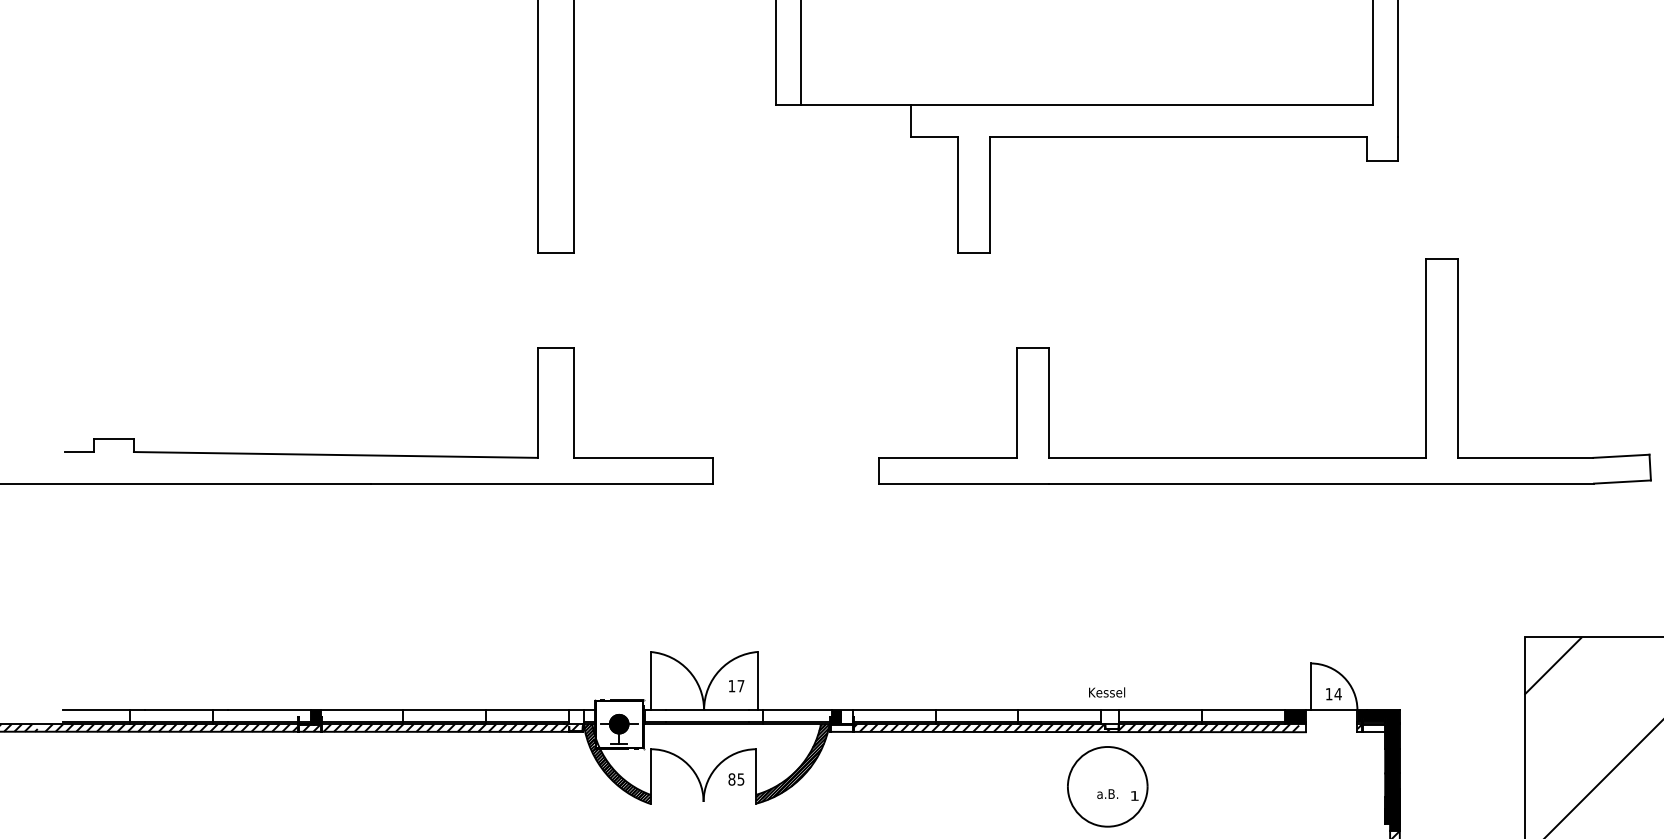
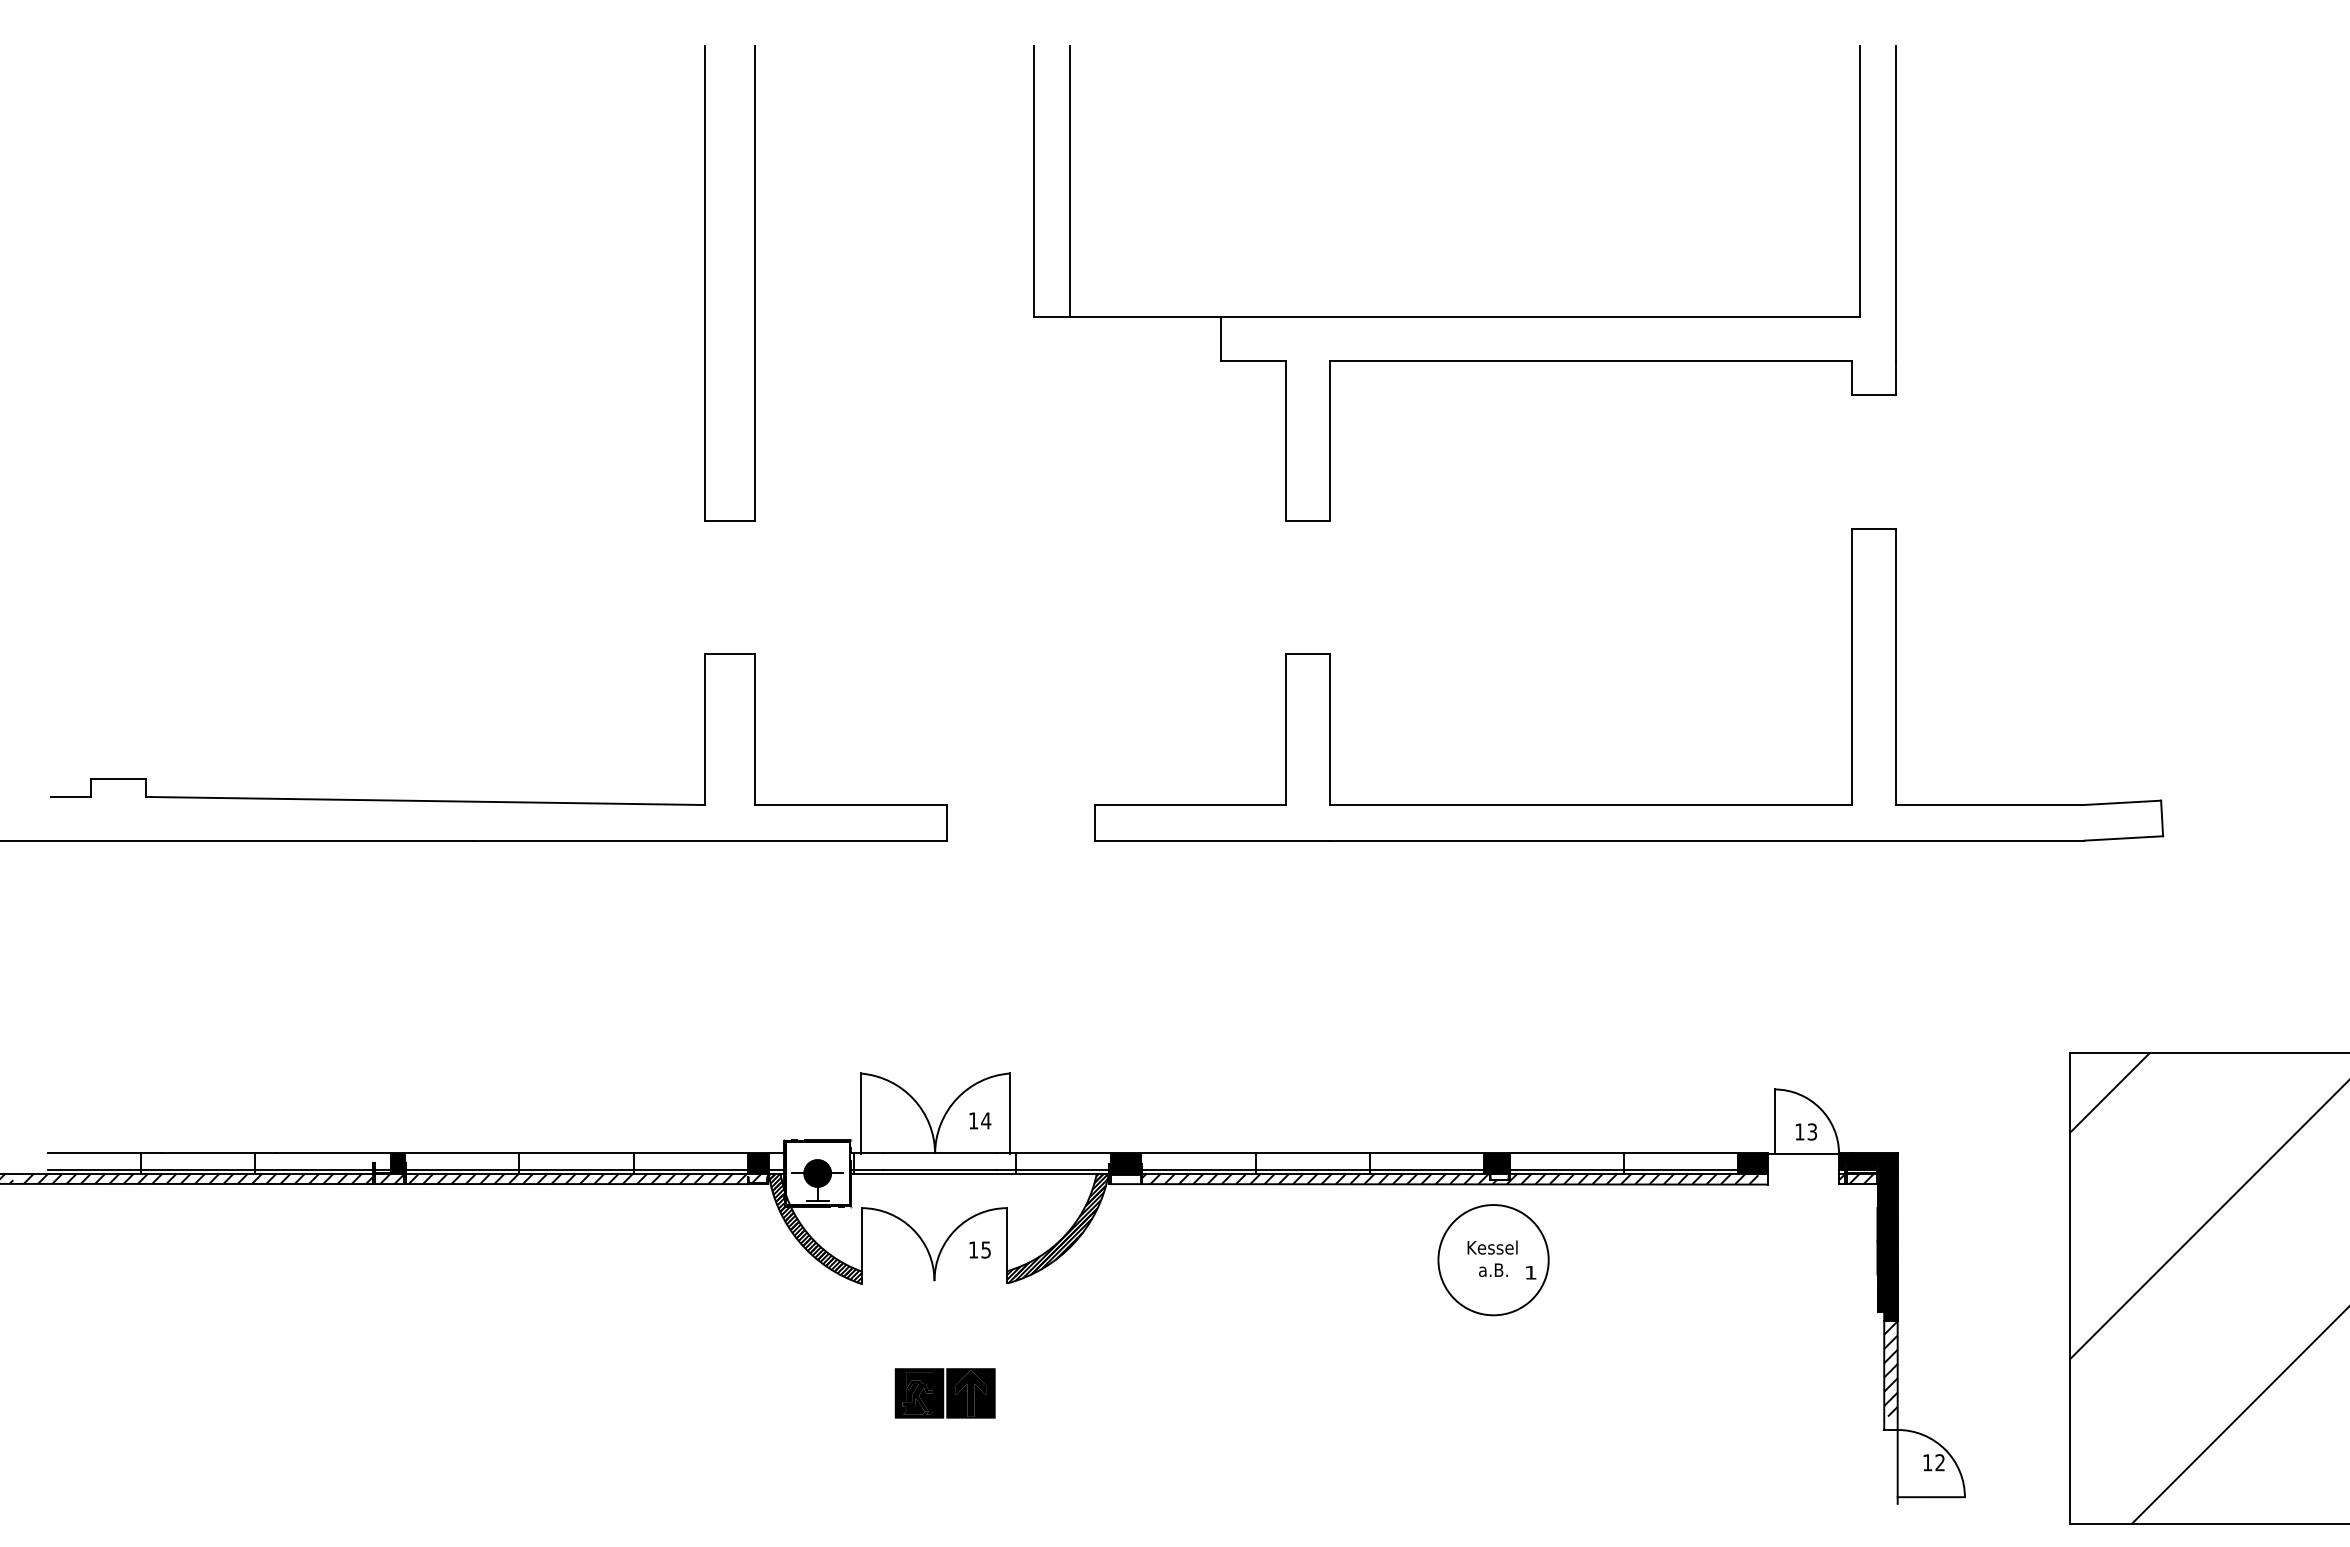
part: (1265, 457) -> (1629, 804), moved
text: (741, 685) -> (986, 1120), 17 -> 14
text: (1106, 692) -> (1492, 1247), moved
text: (1338, 693) -> (1812, 1131), 14 -> 13
fill: (575, 716) -> (757, 1163), added
fill: (847, 716) -> (1133, 1163), added
fill: (1109, 716) -> (1496, 1163), added
hatch: (1373, 728) -> (1861, 1179), added
text: (731, 779) -> (973, 1249), 85 -> 15

